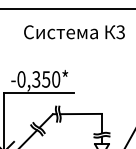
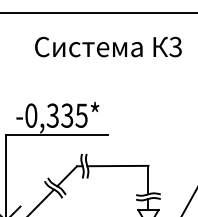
text: (51, 79) -> (74, 115), -0,350* -> -0,335*

